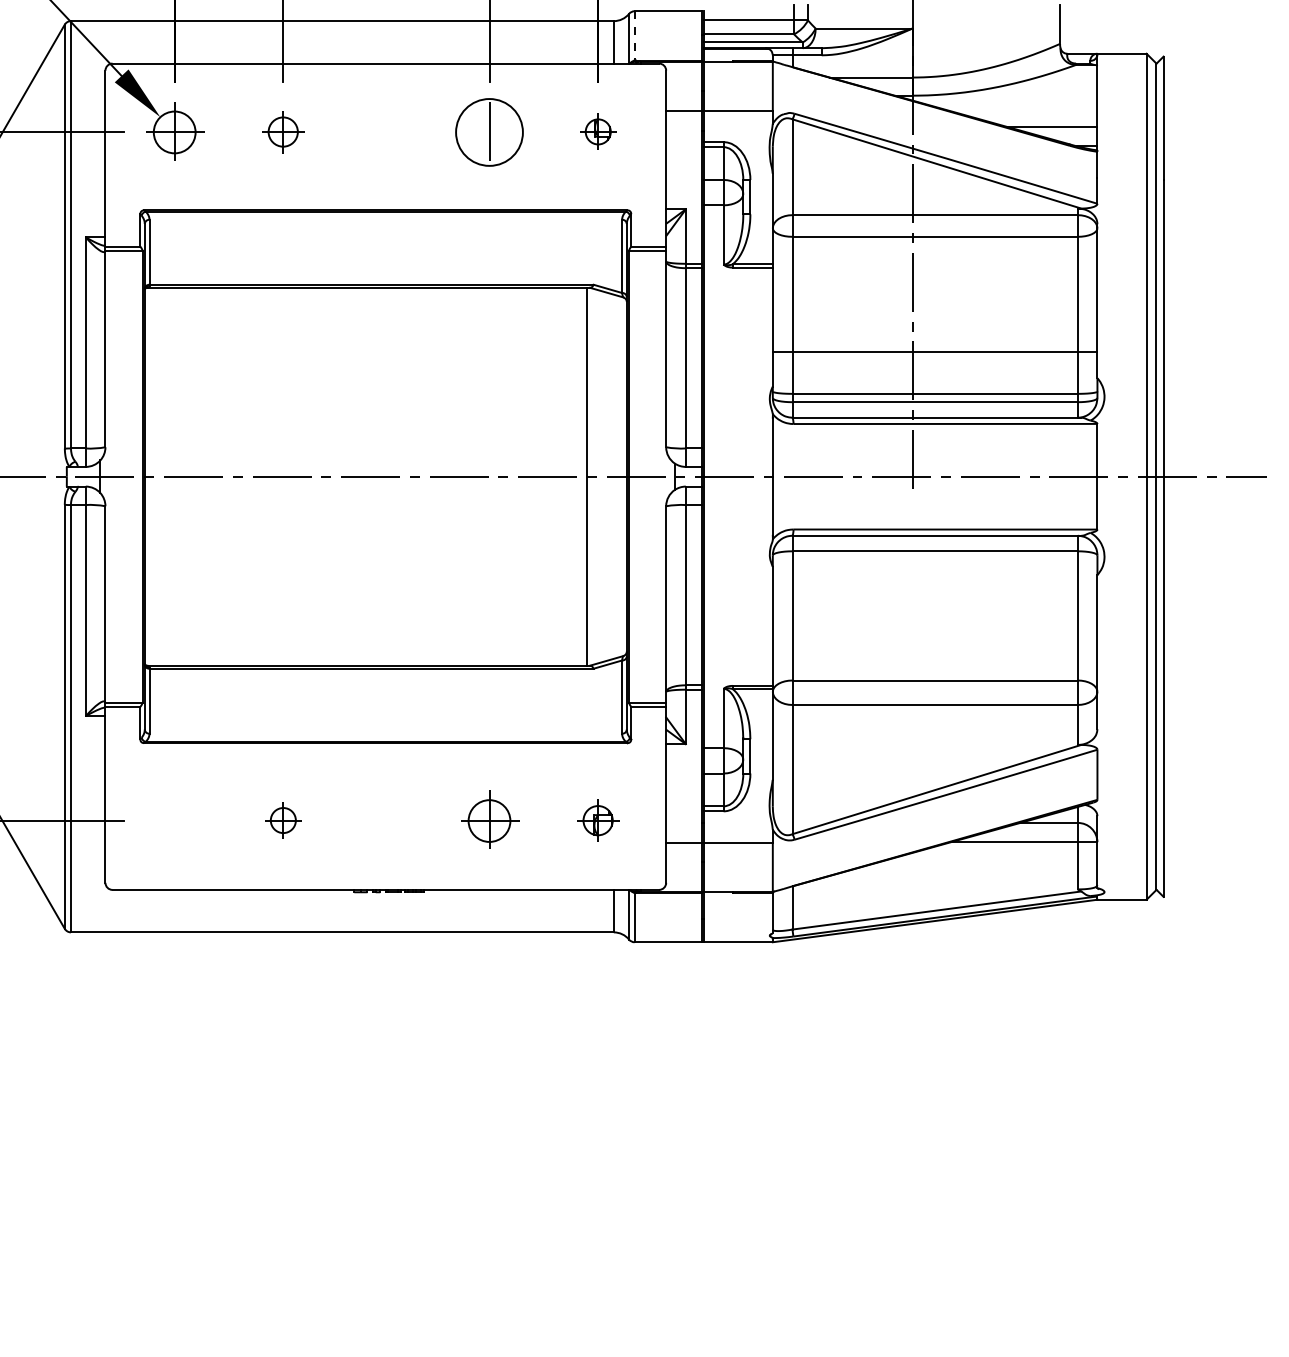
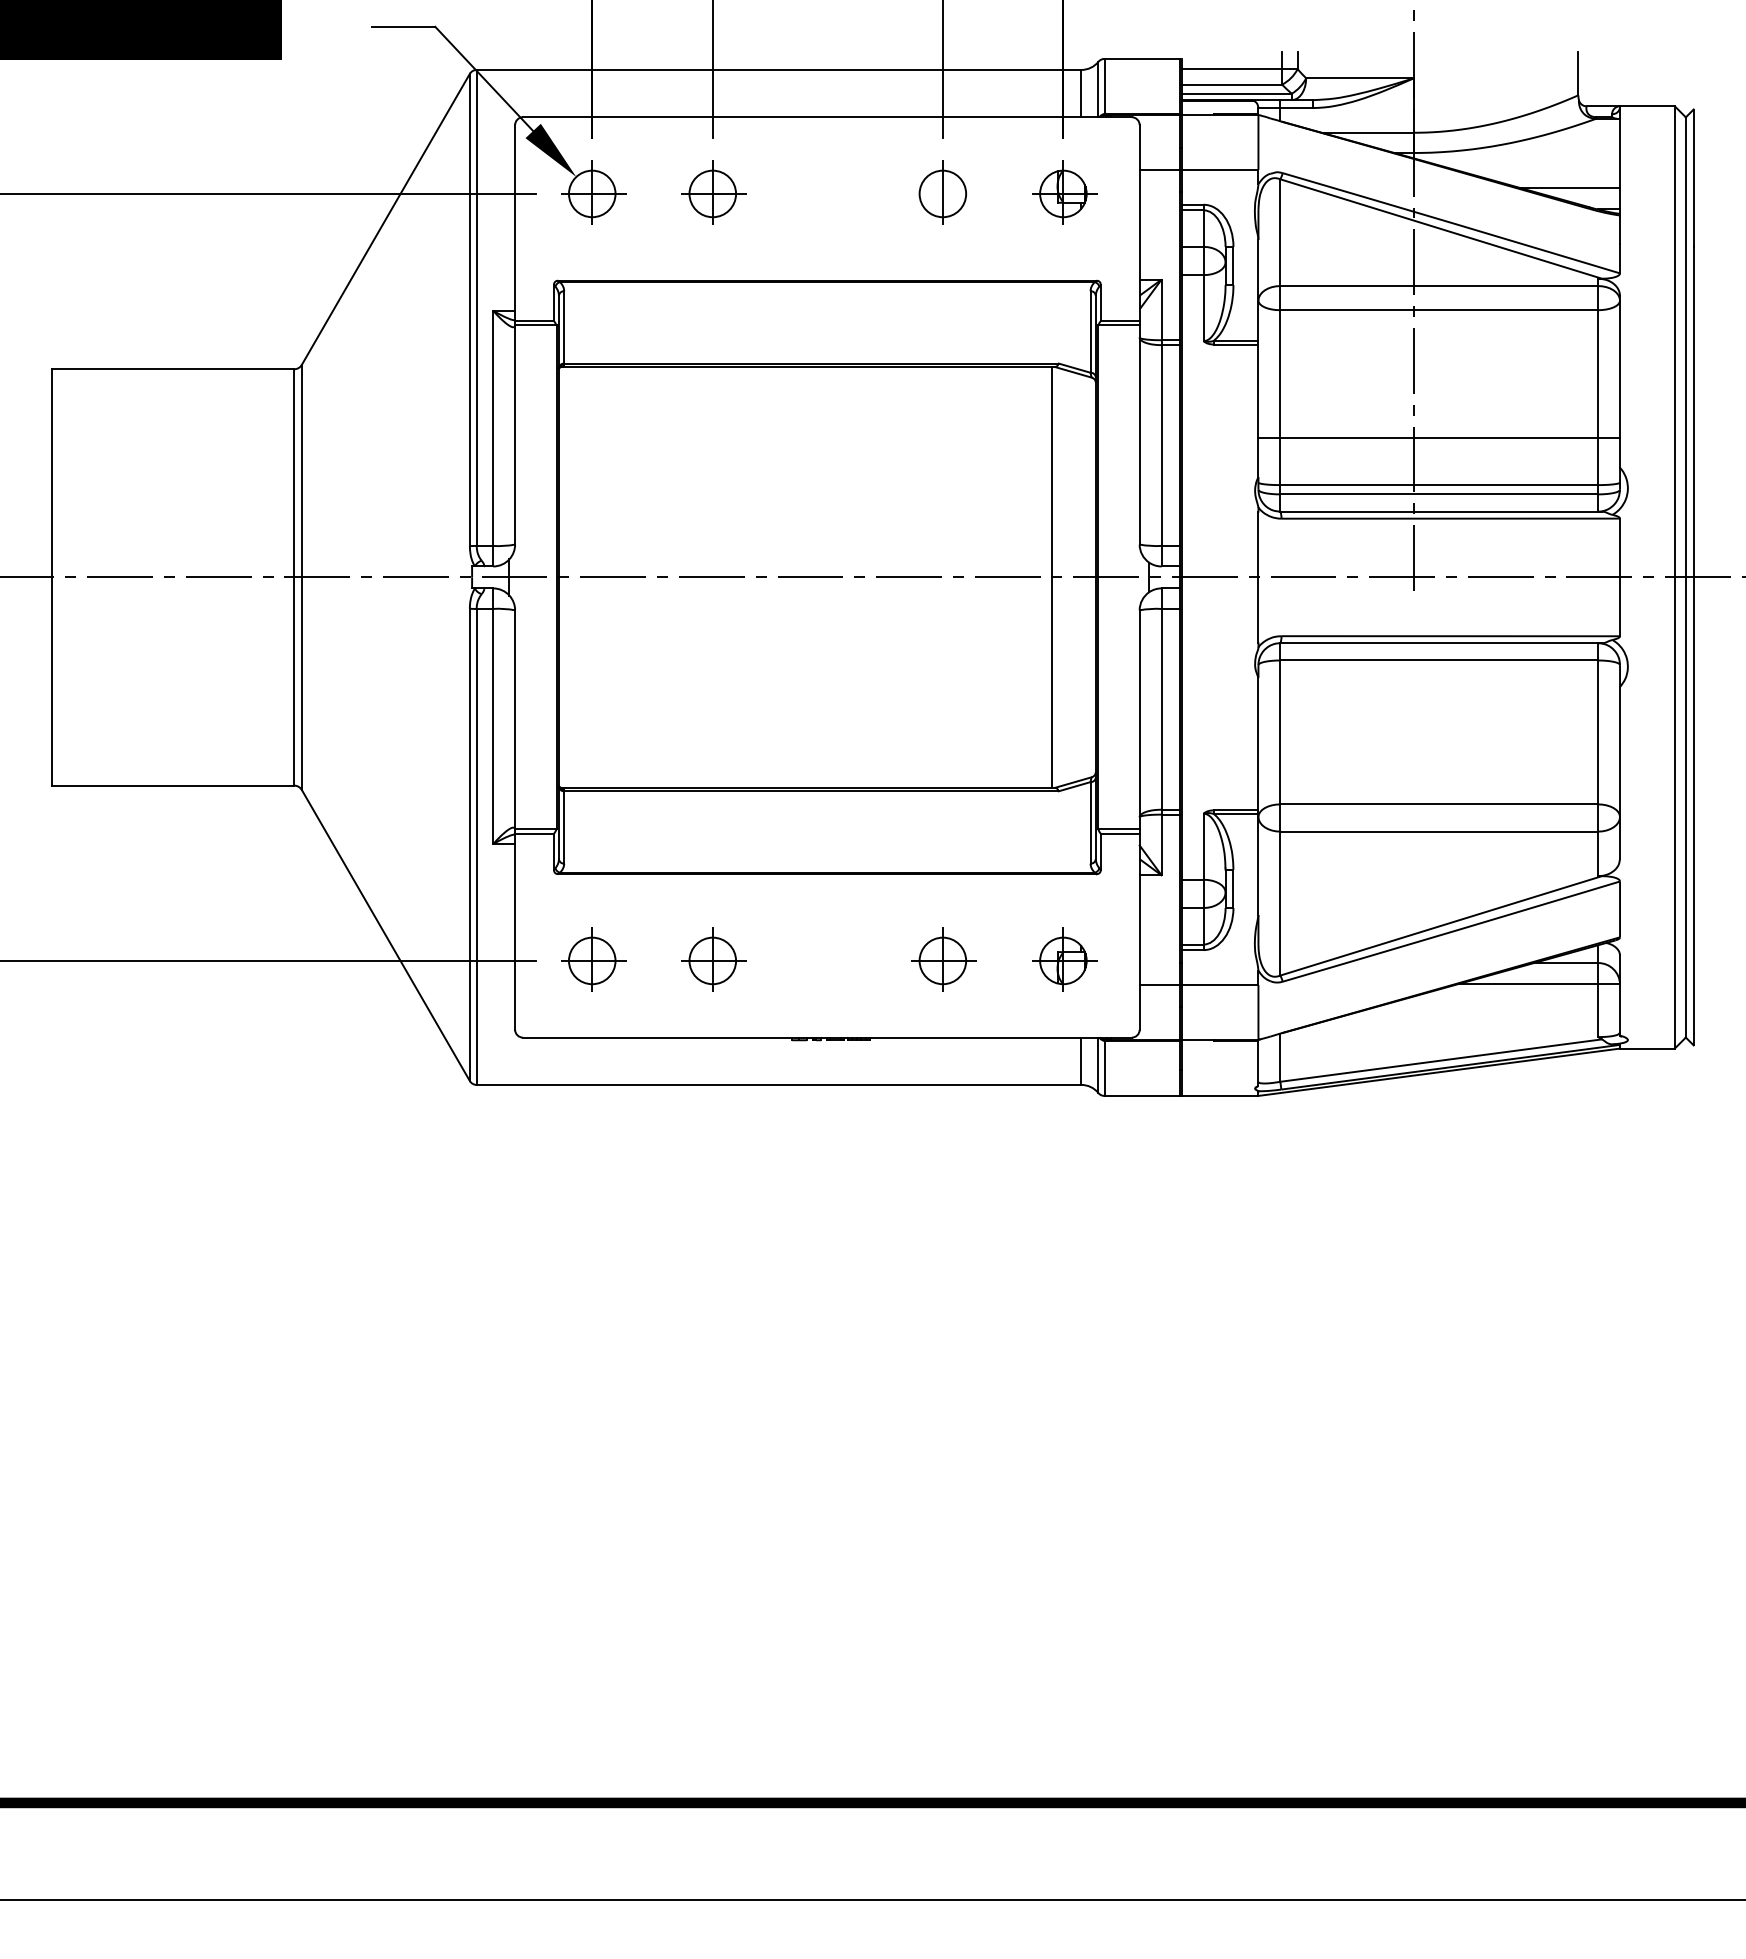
line: (634, 35) -> (1104, 86), dashed -> solid
part: (283, 131) -> (713, 192), size x1.43
part: (598, 131) -> (1064, 192), size x1.67
circle: (489, 132) -> (942, 193), size x0.62
part: (175, 819) -> (593, 959), added
part: (283, 819) -> (713, 959), size x1.67
part: (598, 819) -> (1064, 959), size x1.43

